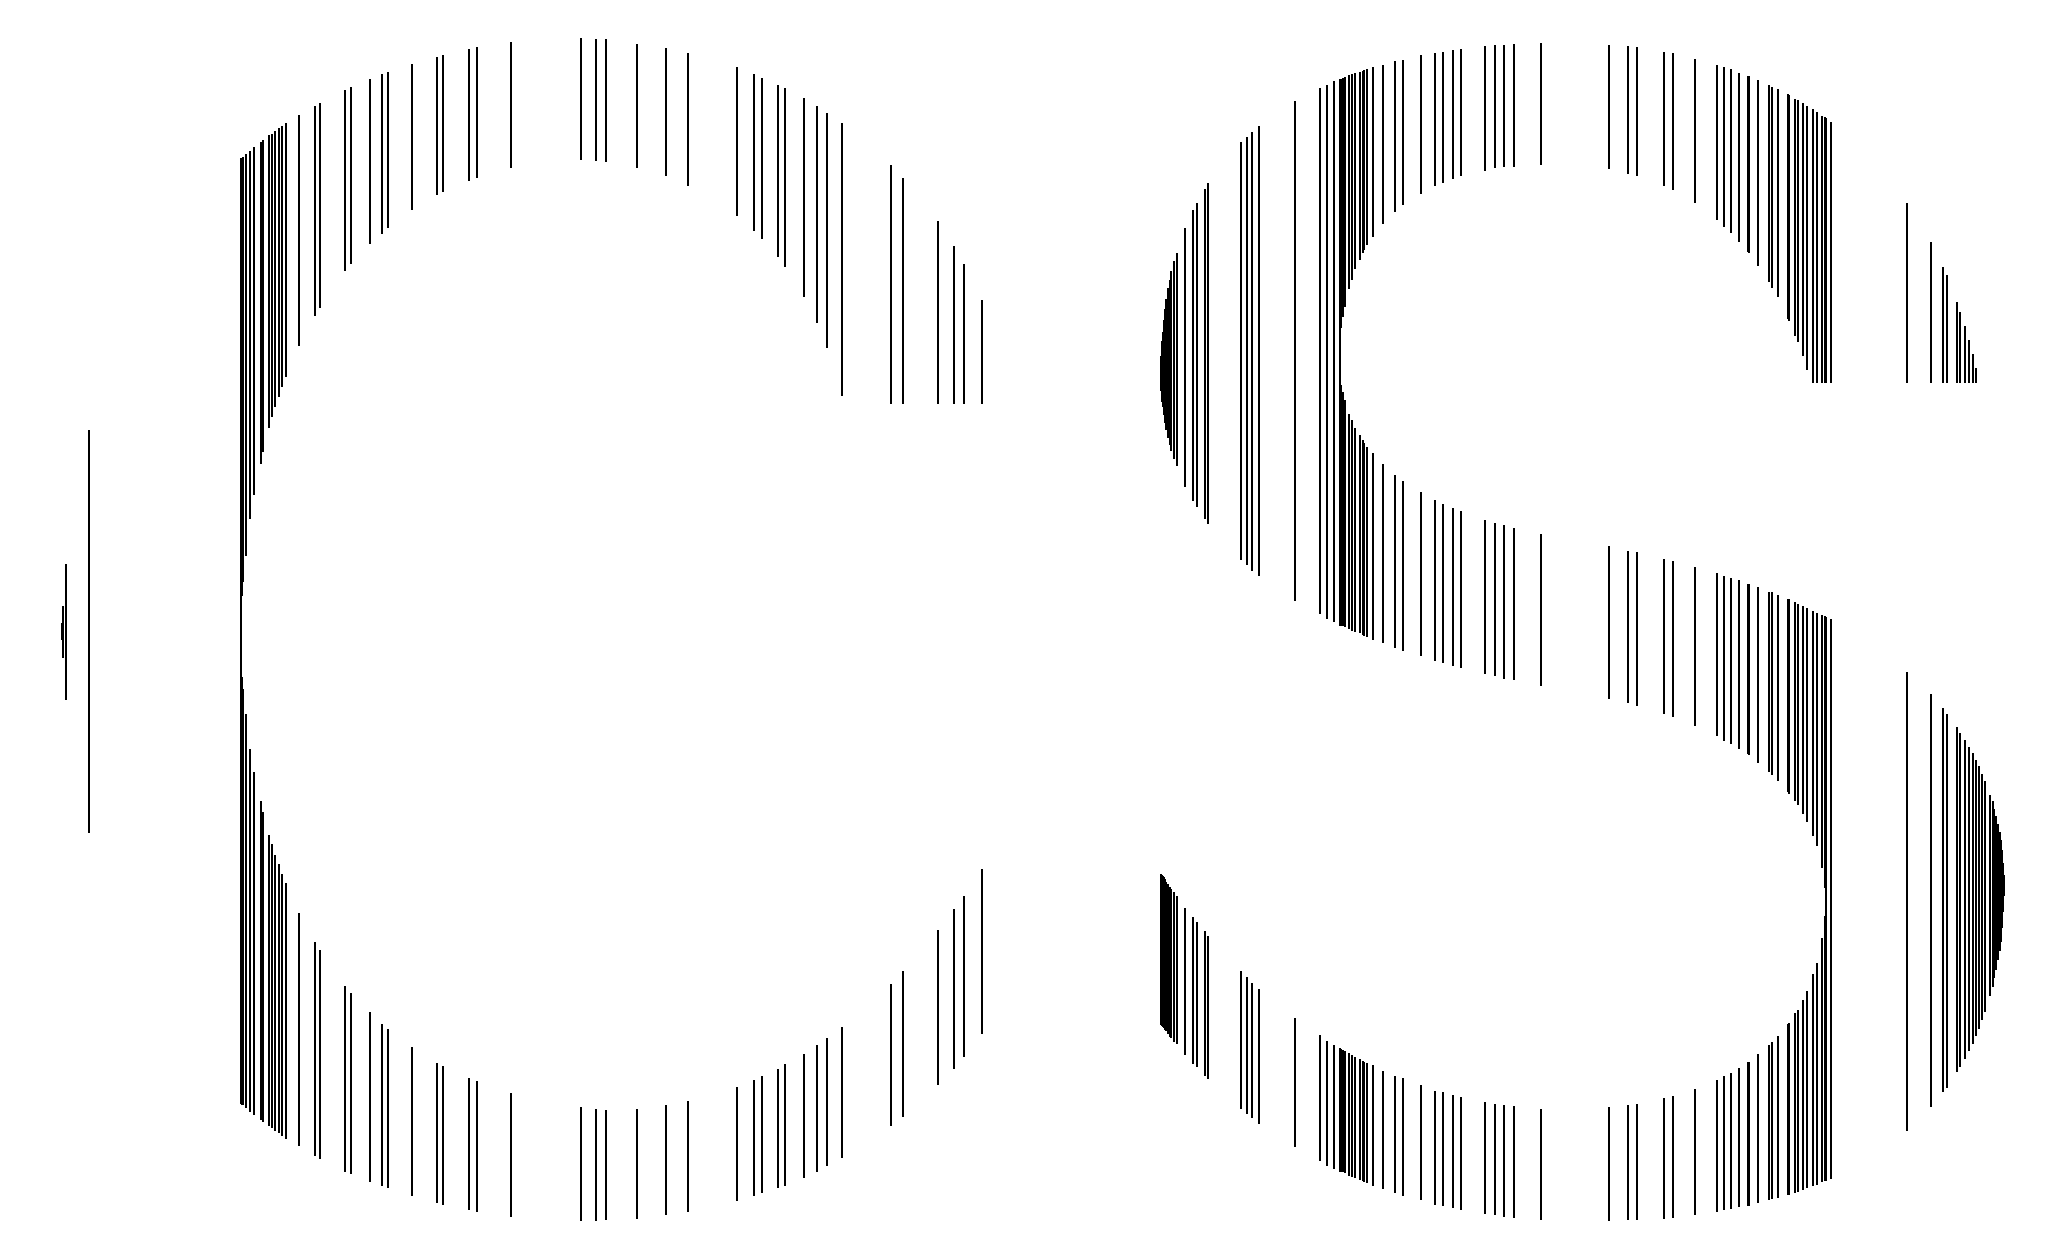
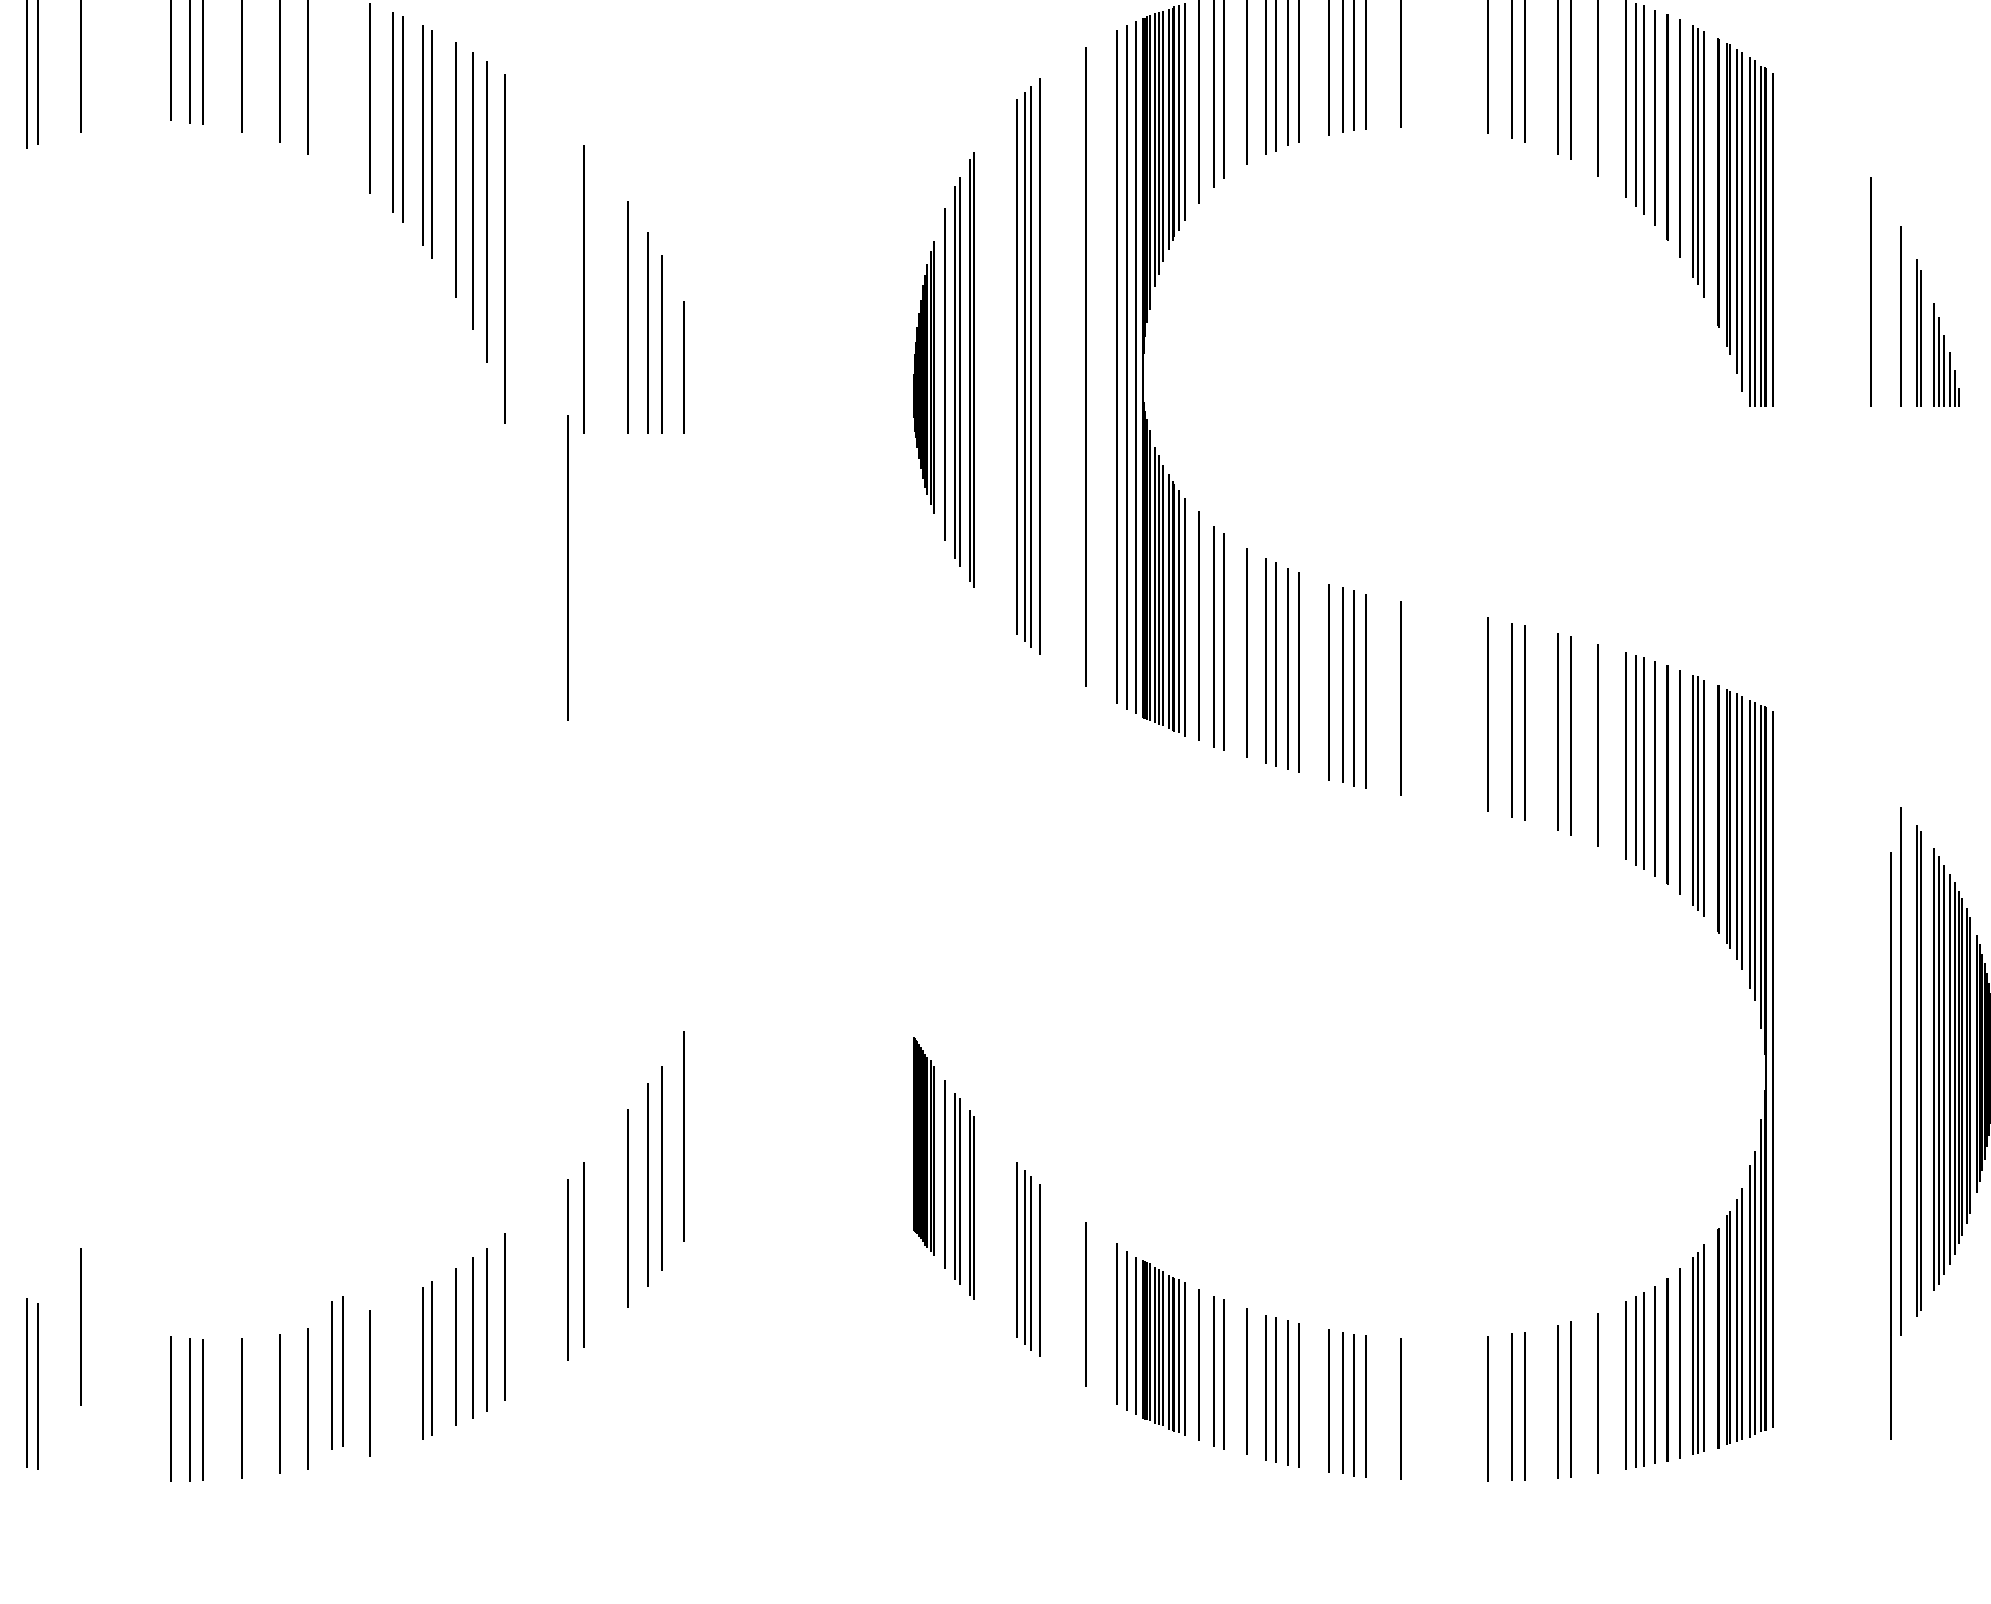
line: (890, 284) -> (567, 568), moved
line: (1906, 901) -> (1890, 1146), moved
part: (757, 1135) -> (336, 1372), moved
line: (510, 1154) -> (80, 1326), moved

